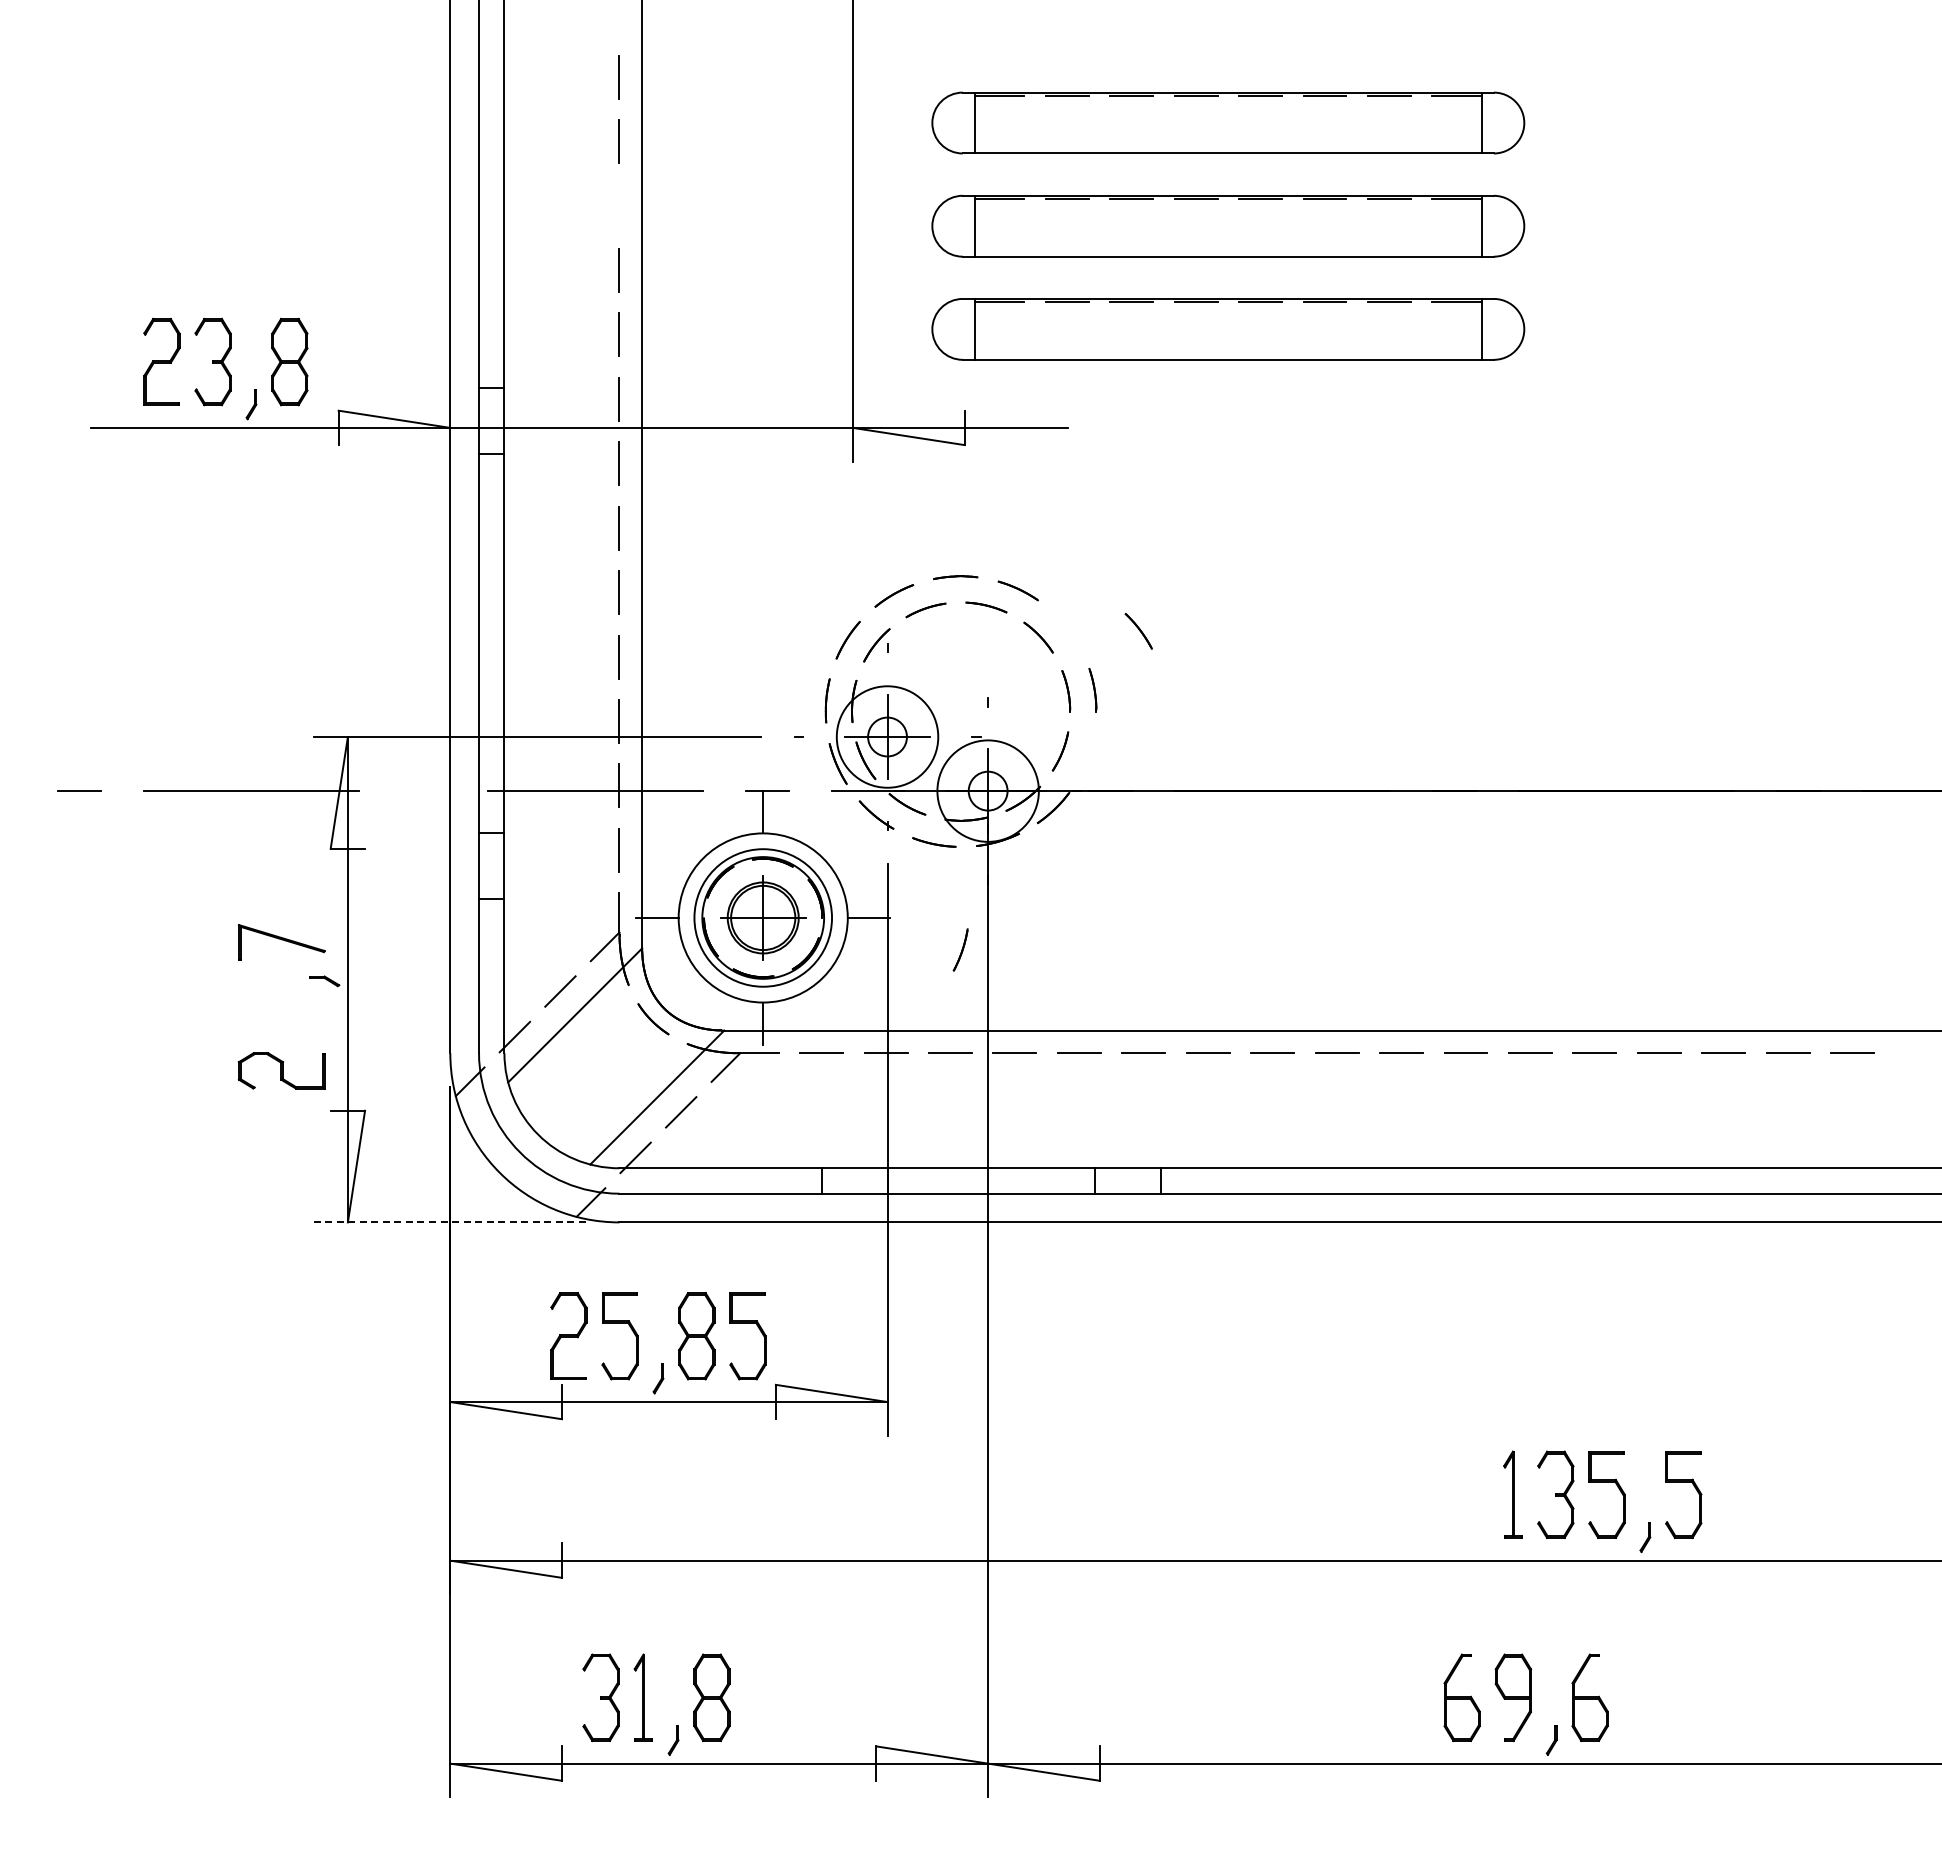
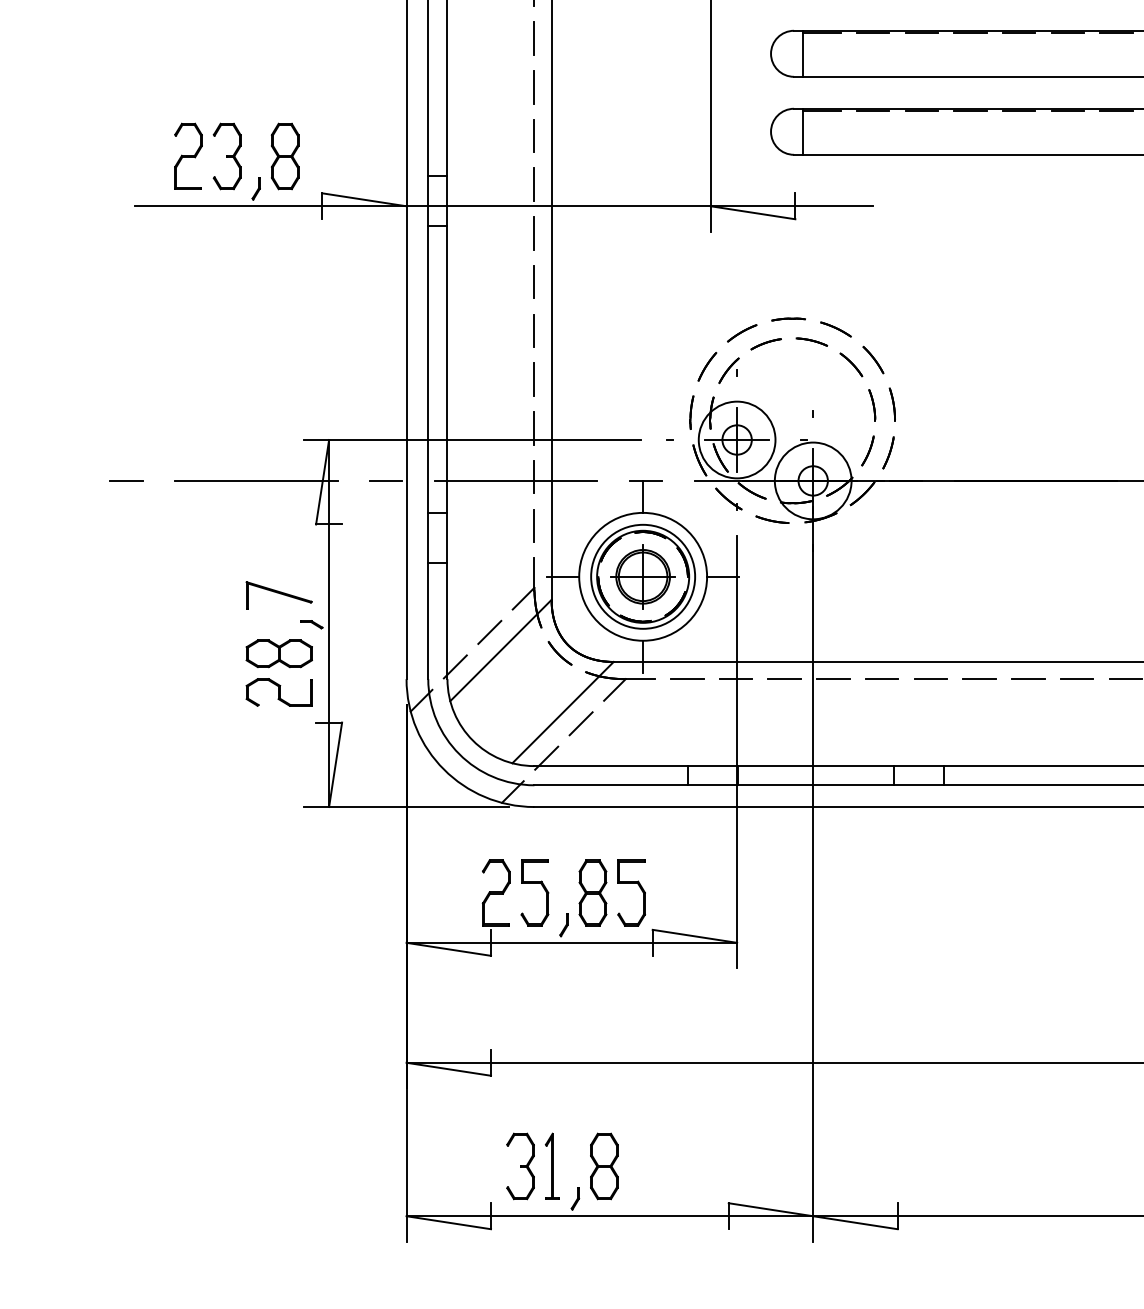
line: (619, 205) -> (534, 38), added
part: (1138, 631) -> (873, 360), moved
line: (422, 791) -> (385, 481), added
part: (960, 949) -> (888, 452), moved
part: (281, 1019) -> (278, 653), added
line: (449, 1222) -> (405, 807), dashed -> solid

